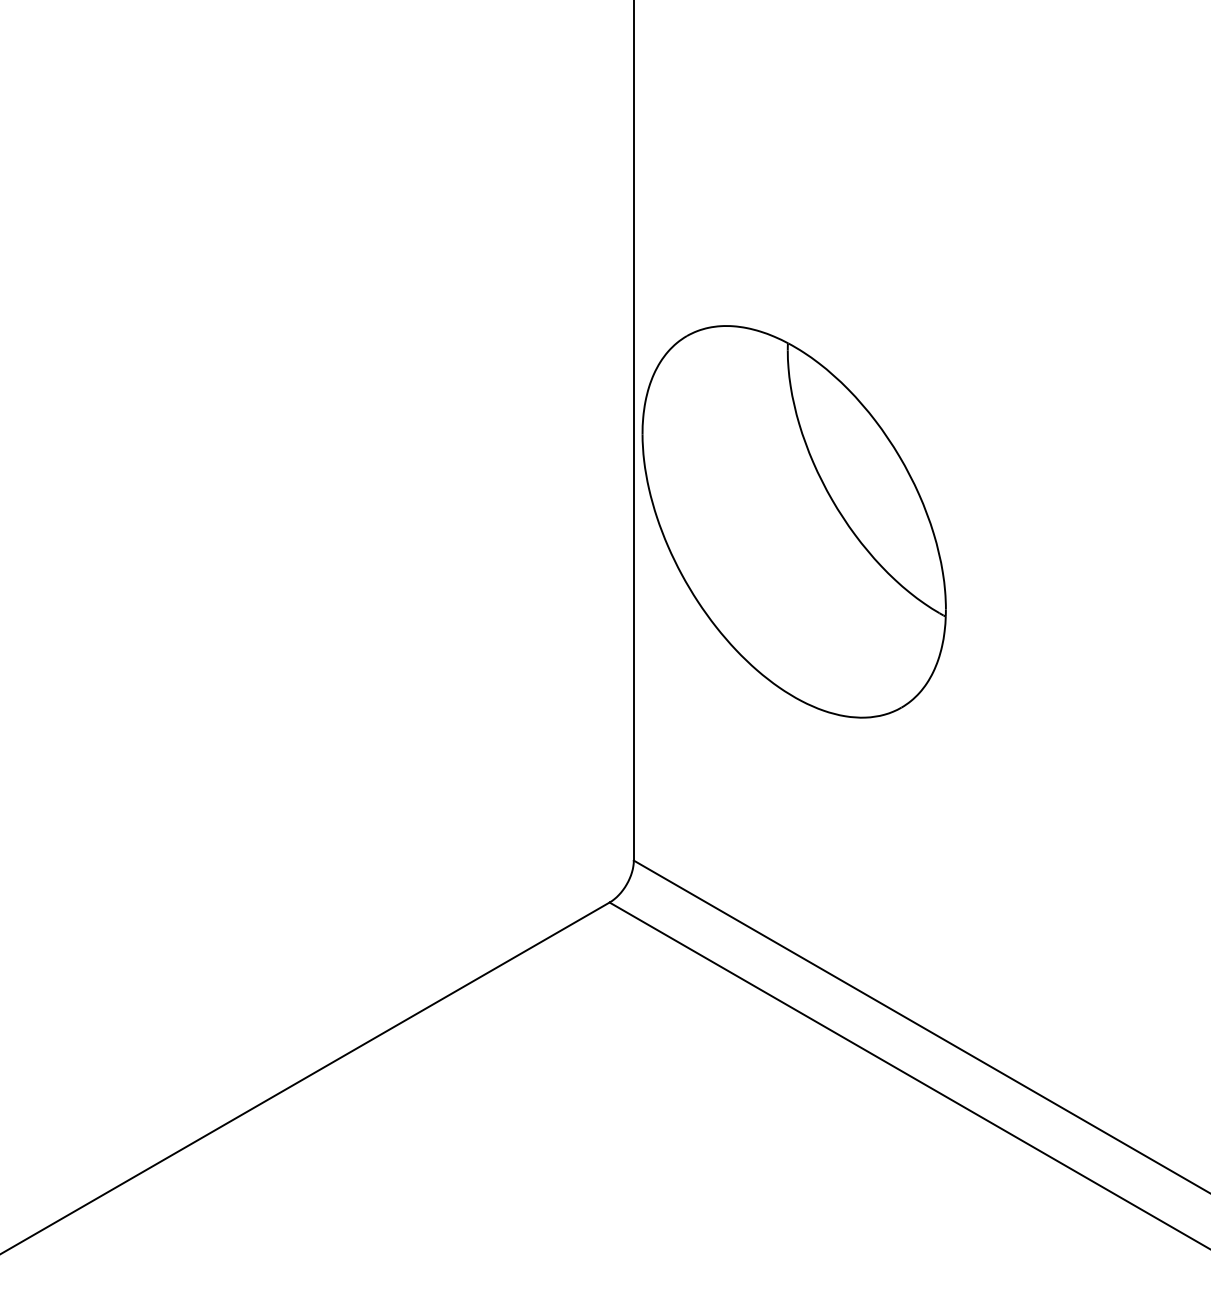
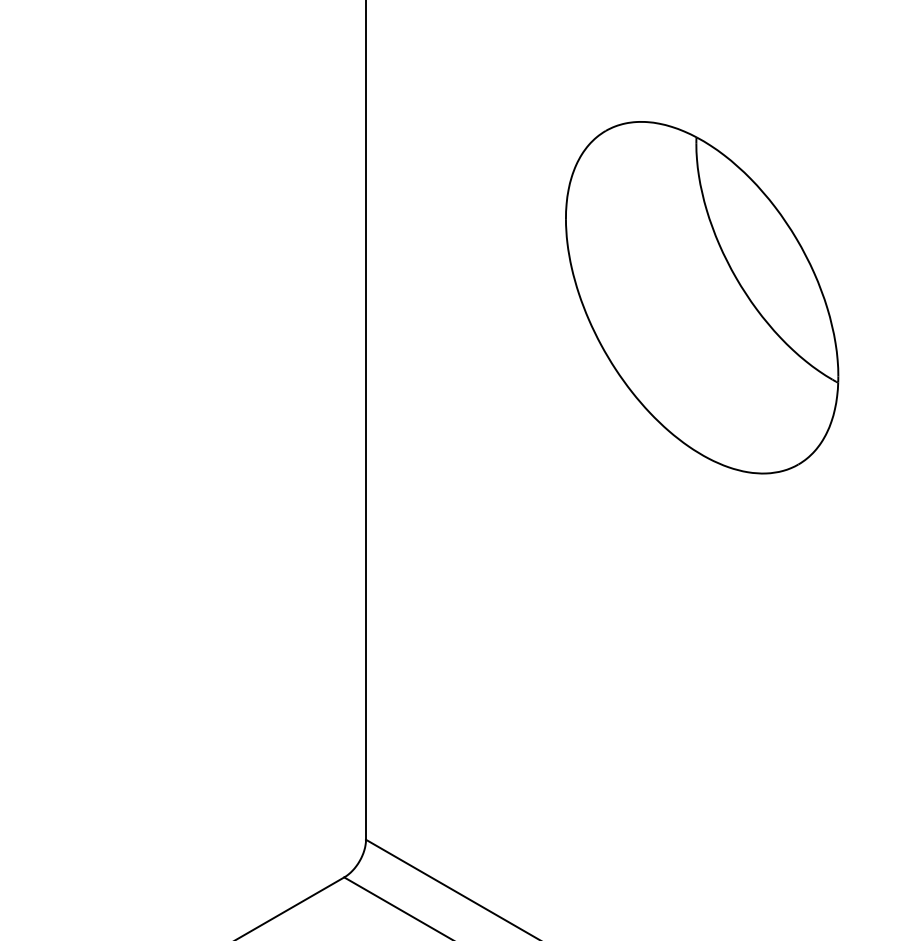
part: (793, 521) -> (701, 297), moved

